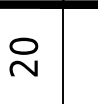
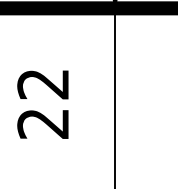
text: (23, 45) -> (42, 82), 20 -> 22

